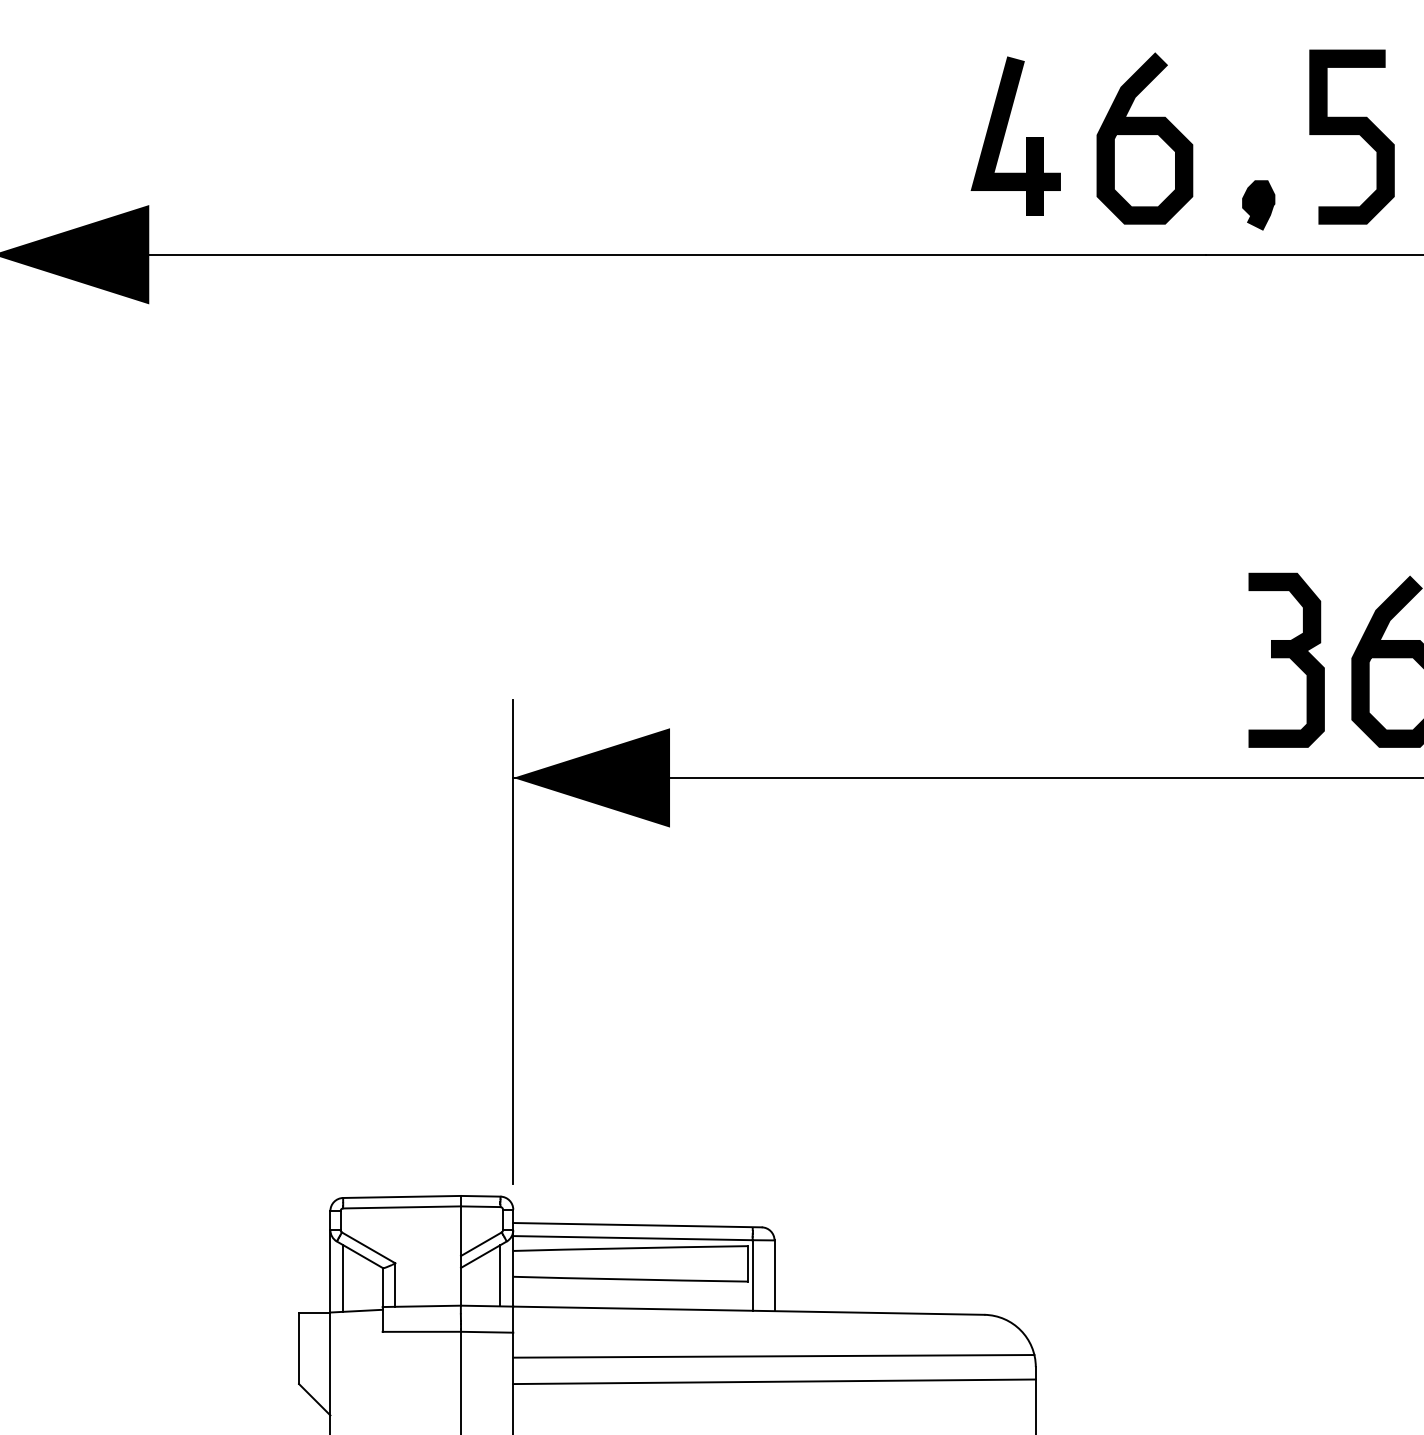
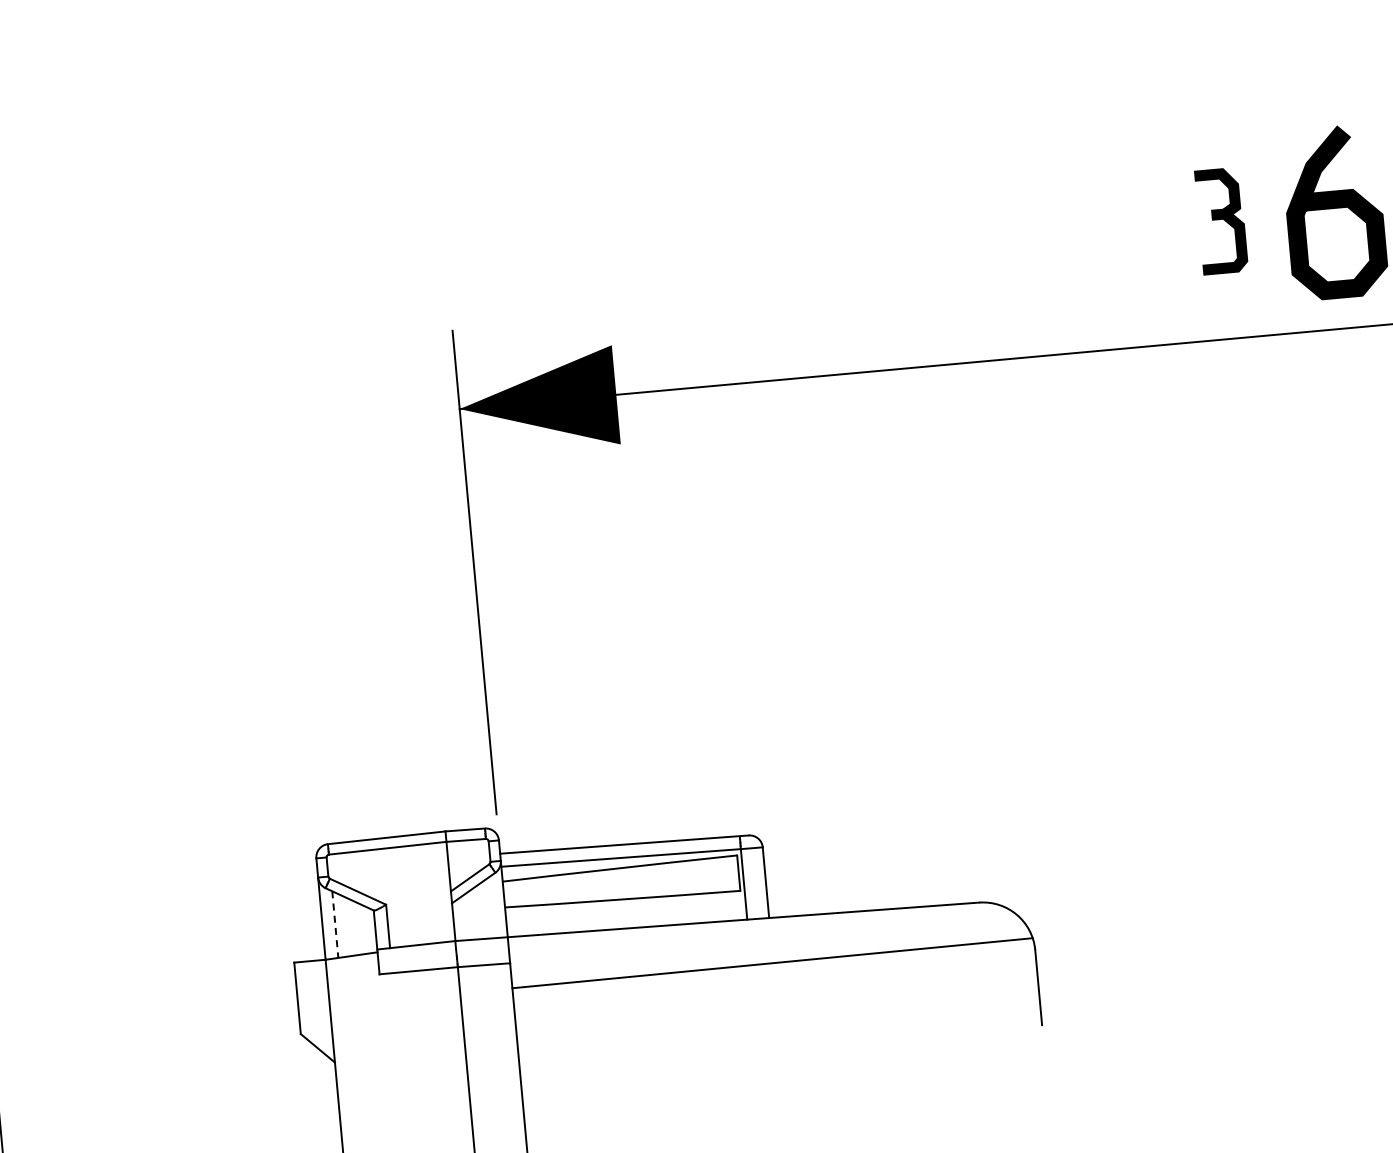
part: (1286, 659) -> (1221, 220), size x0.6
line: (500, 1275) -> (492, 907), removed
line: (343, 1279) -> (335, 925), solid -> dashed
line: (774, 1381) -> (775, 988), removed

